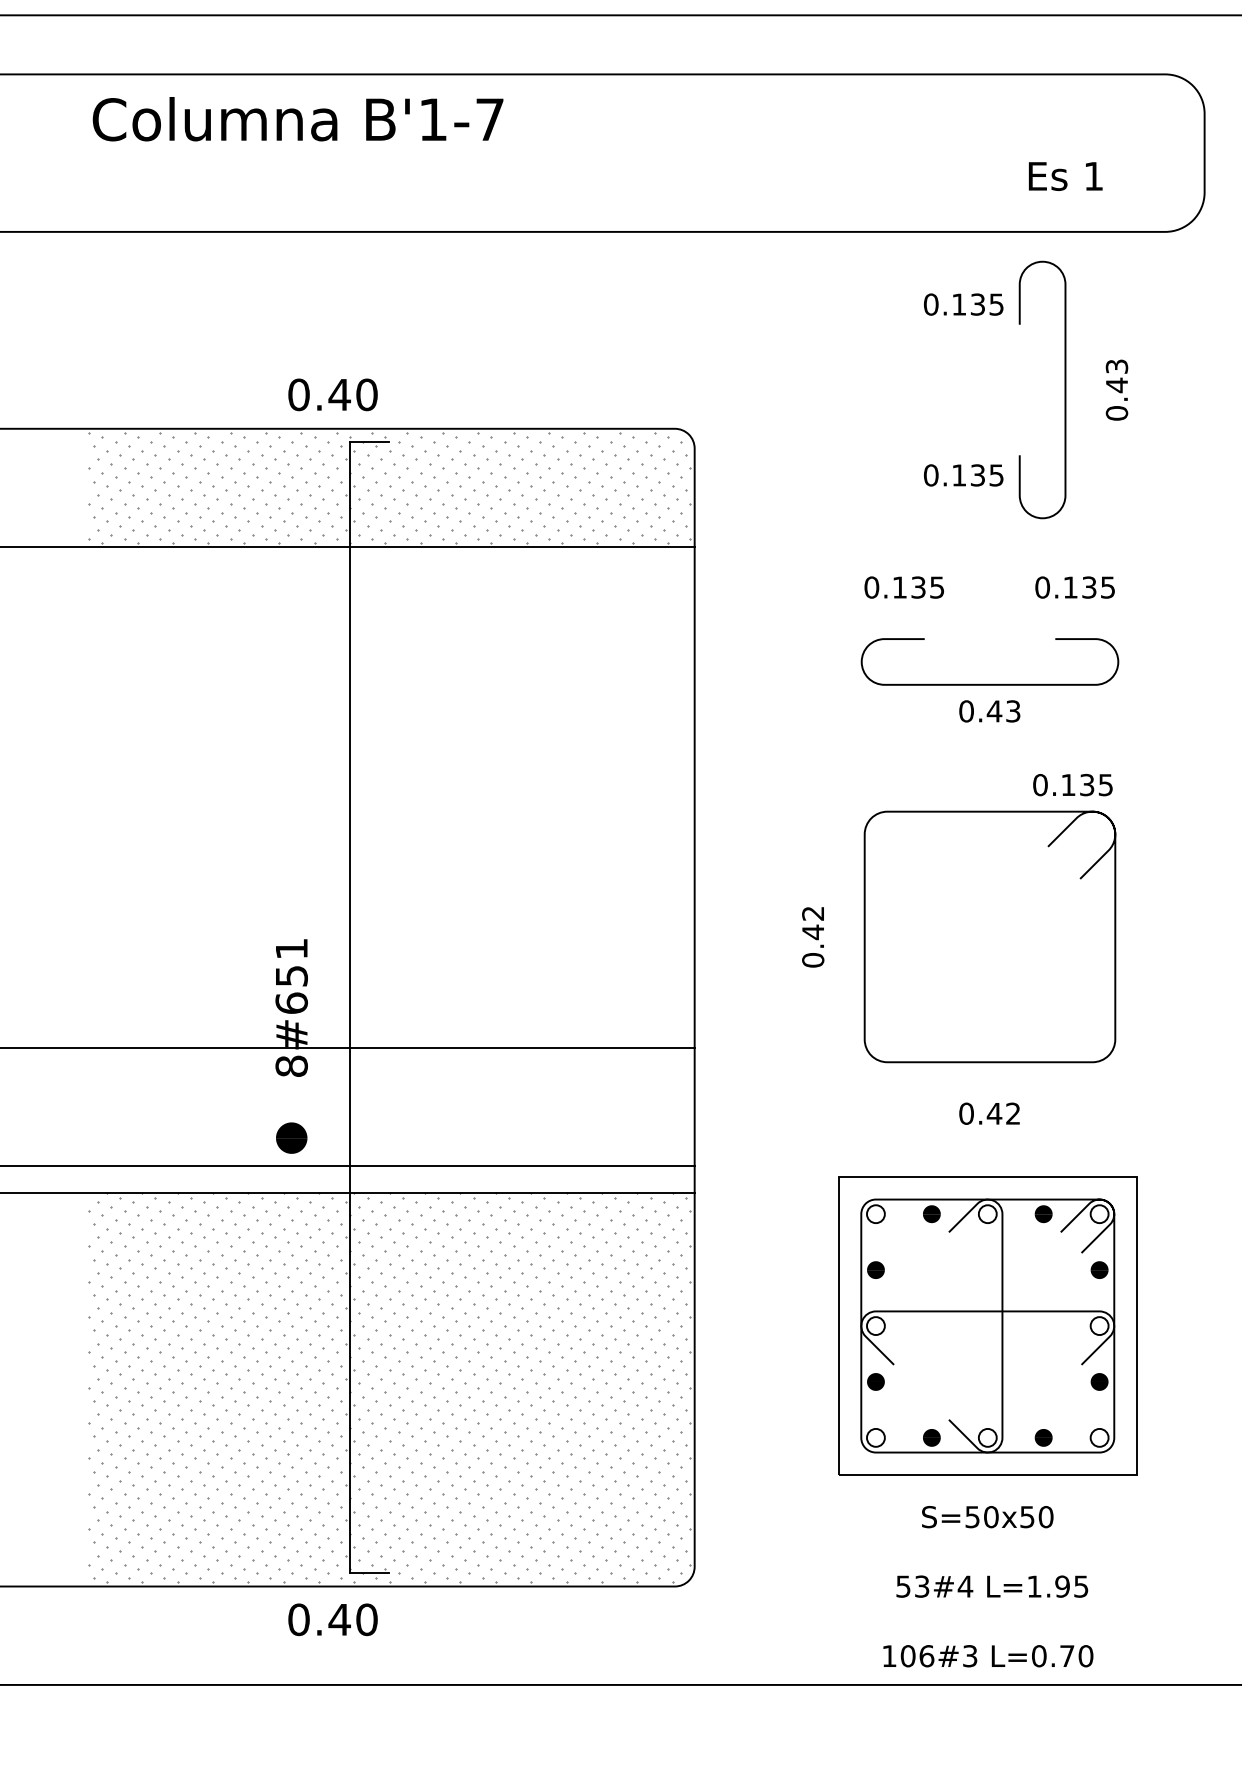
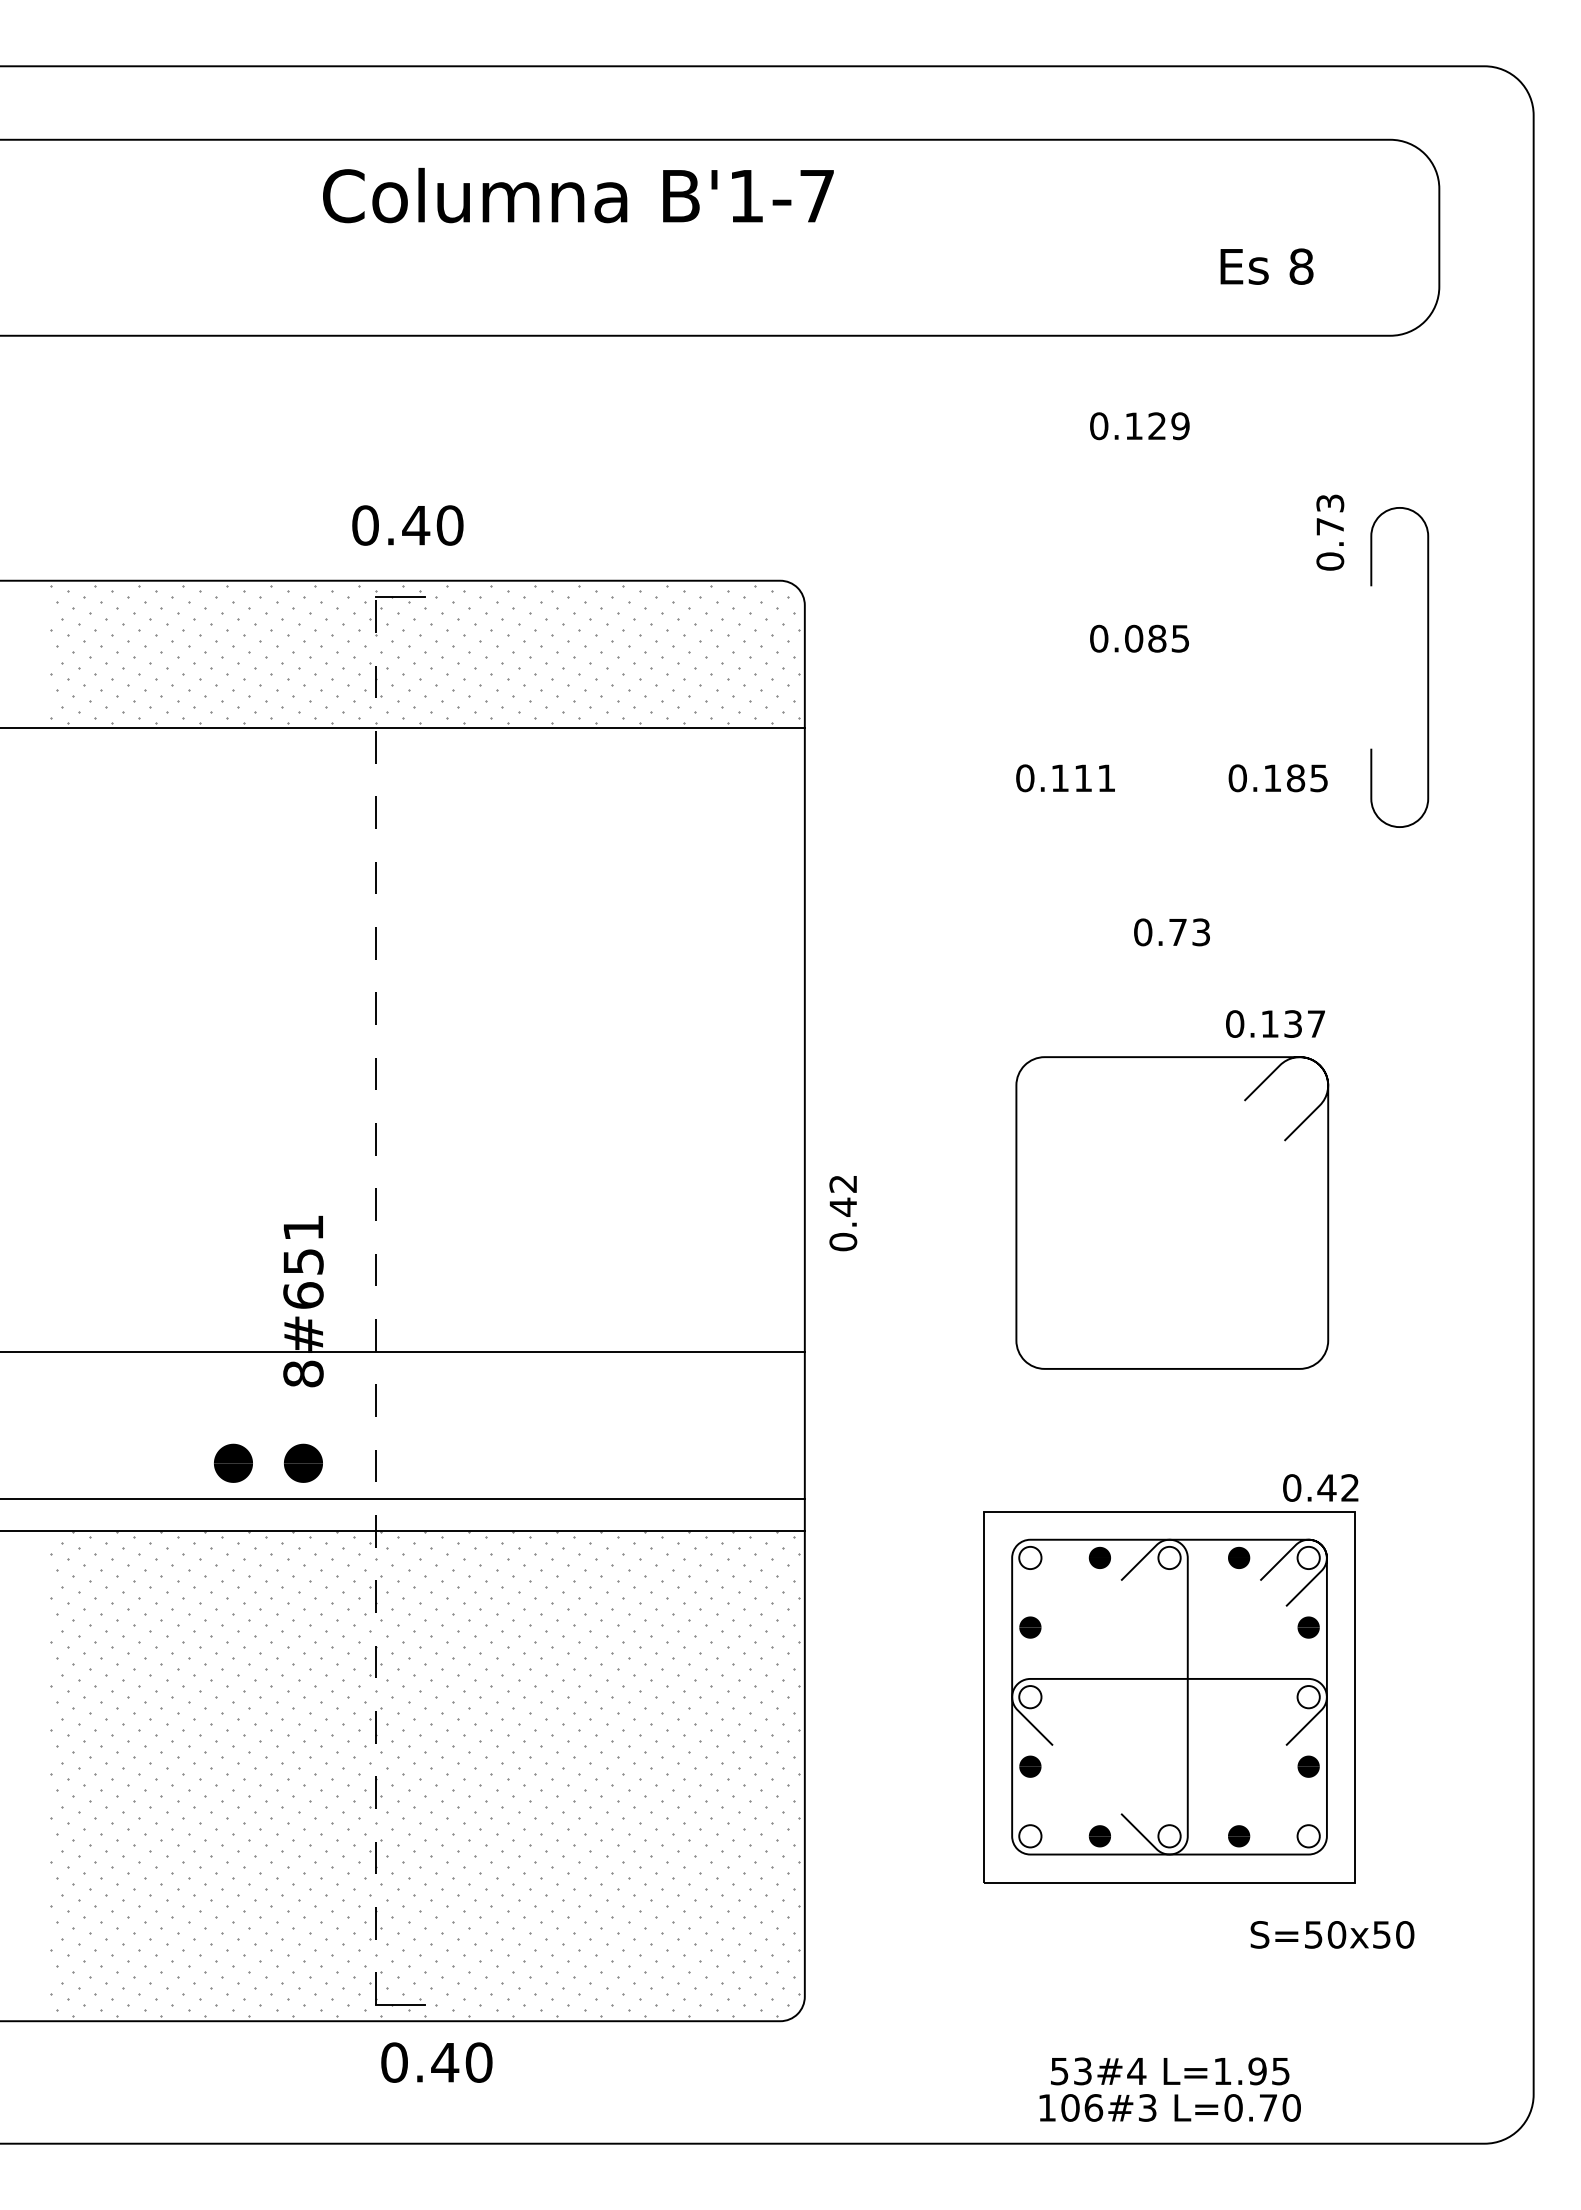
text: (298, 119) -> (578, 195), moved
text: (1093, 176) -> (1301, 266), 1 -> 8
text: (986, 304) -> (1168, 426), 0.135 -> 0.129
text: (1116, 385) -> (1329, 526), 0.43 -> 0.73
curve: (1064, 390) -> (1427, 667), moved
text: (332, 394) -> (407, 525), moved
text: (968, 475) -> (1145, 638), 0.135 -> 0.085
text: (927, 587) -> (1094, 778), 0.135 -> 0.111
text: (1089, 587) -> (1296, 778), 0.135 -> 0.185
curve: (989, 684) -> (1171, 898), removed
text: (994, 711) -> (1177, 932), 0.43 -> 0.73
text: (1105, 784) -> (1316, 1023), 0.135 -> 0.137
text: (813, 937) -> (843, 1213), moved
line: (350, 1007) -> (376, 1300), solid -> dashed
text: (989, 1113) -> (1320, 1487), moved
part: (235, 1137) -> (233, 1462), added
text: (987, 1516) -> (1332, 1934), moved
text: (992, 1586) -> (1170, 2071), moved
text: (332, 1619) -> (436, 2062), moved

